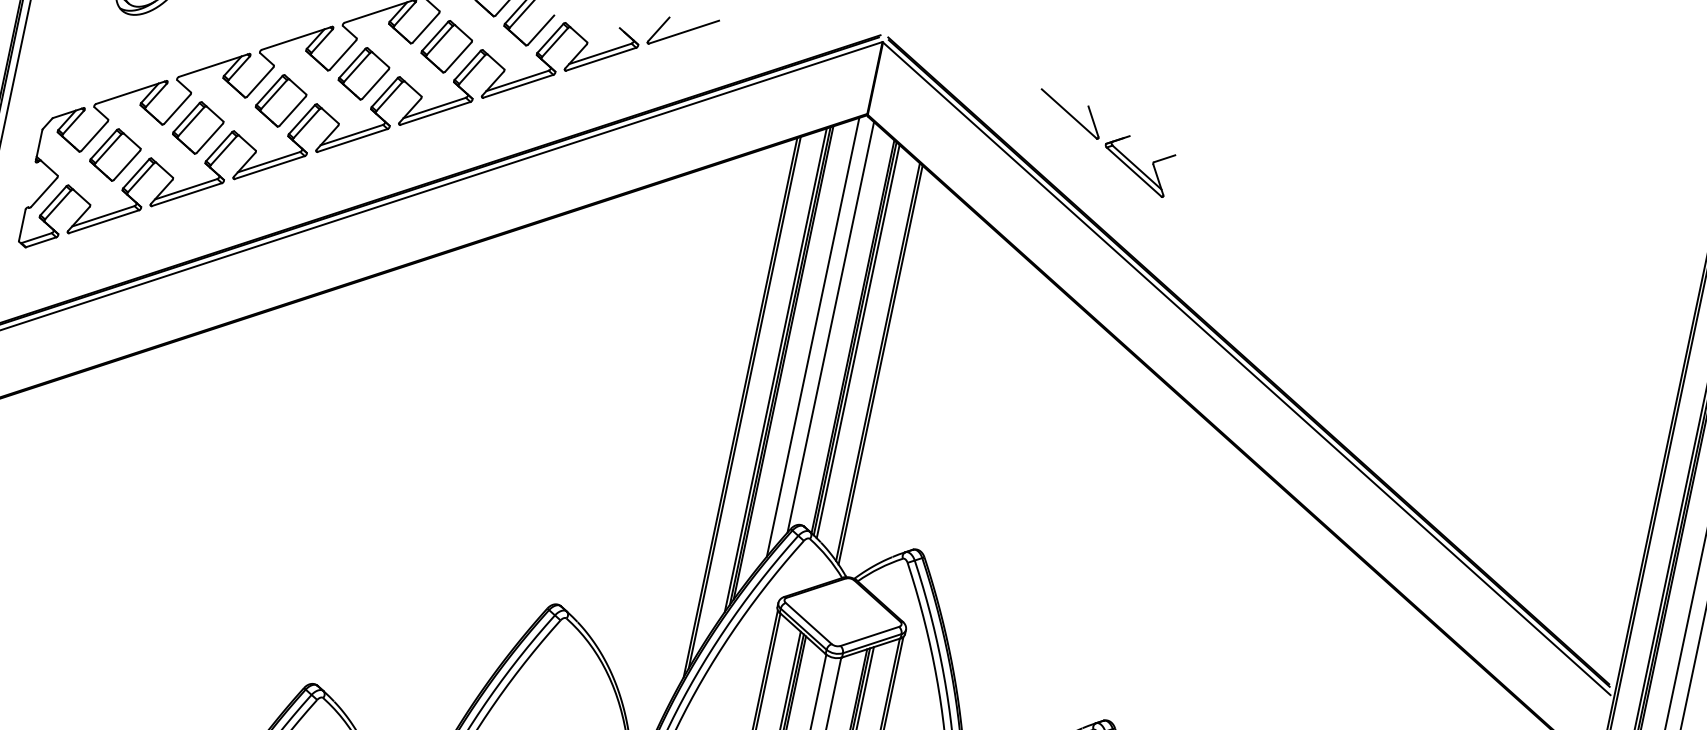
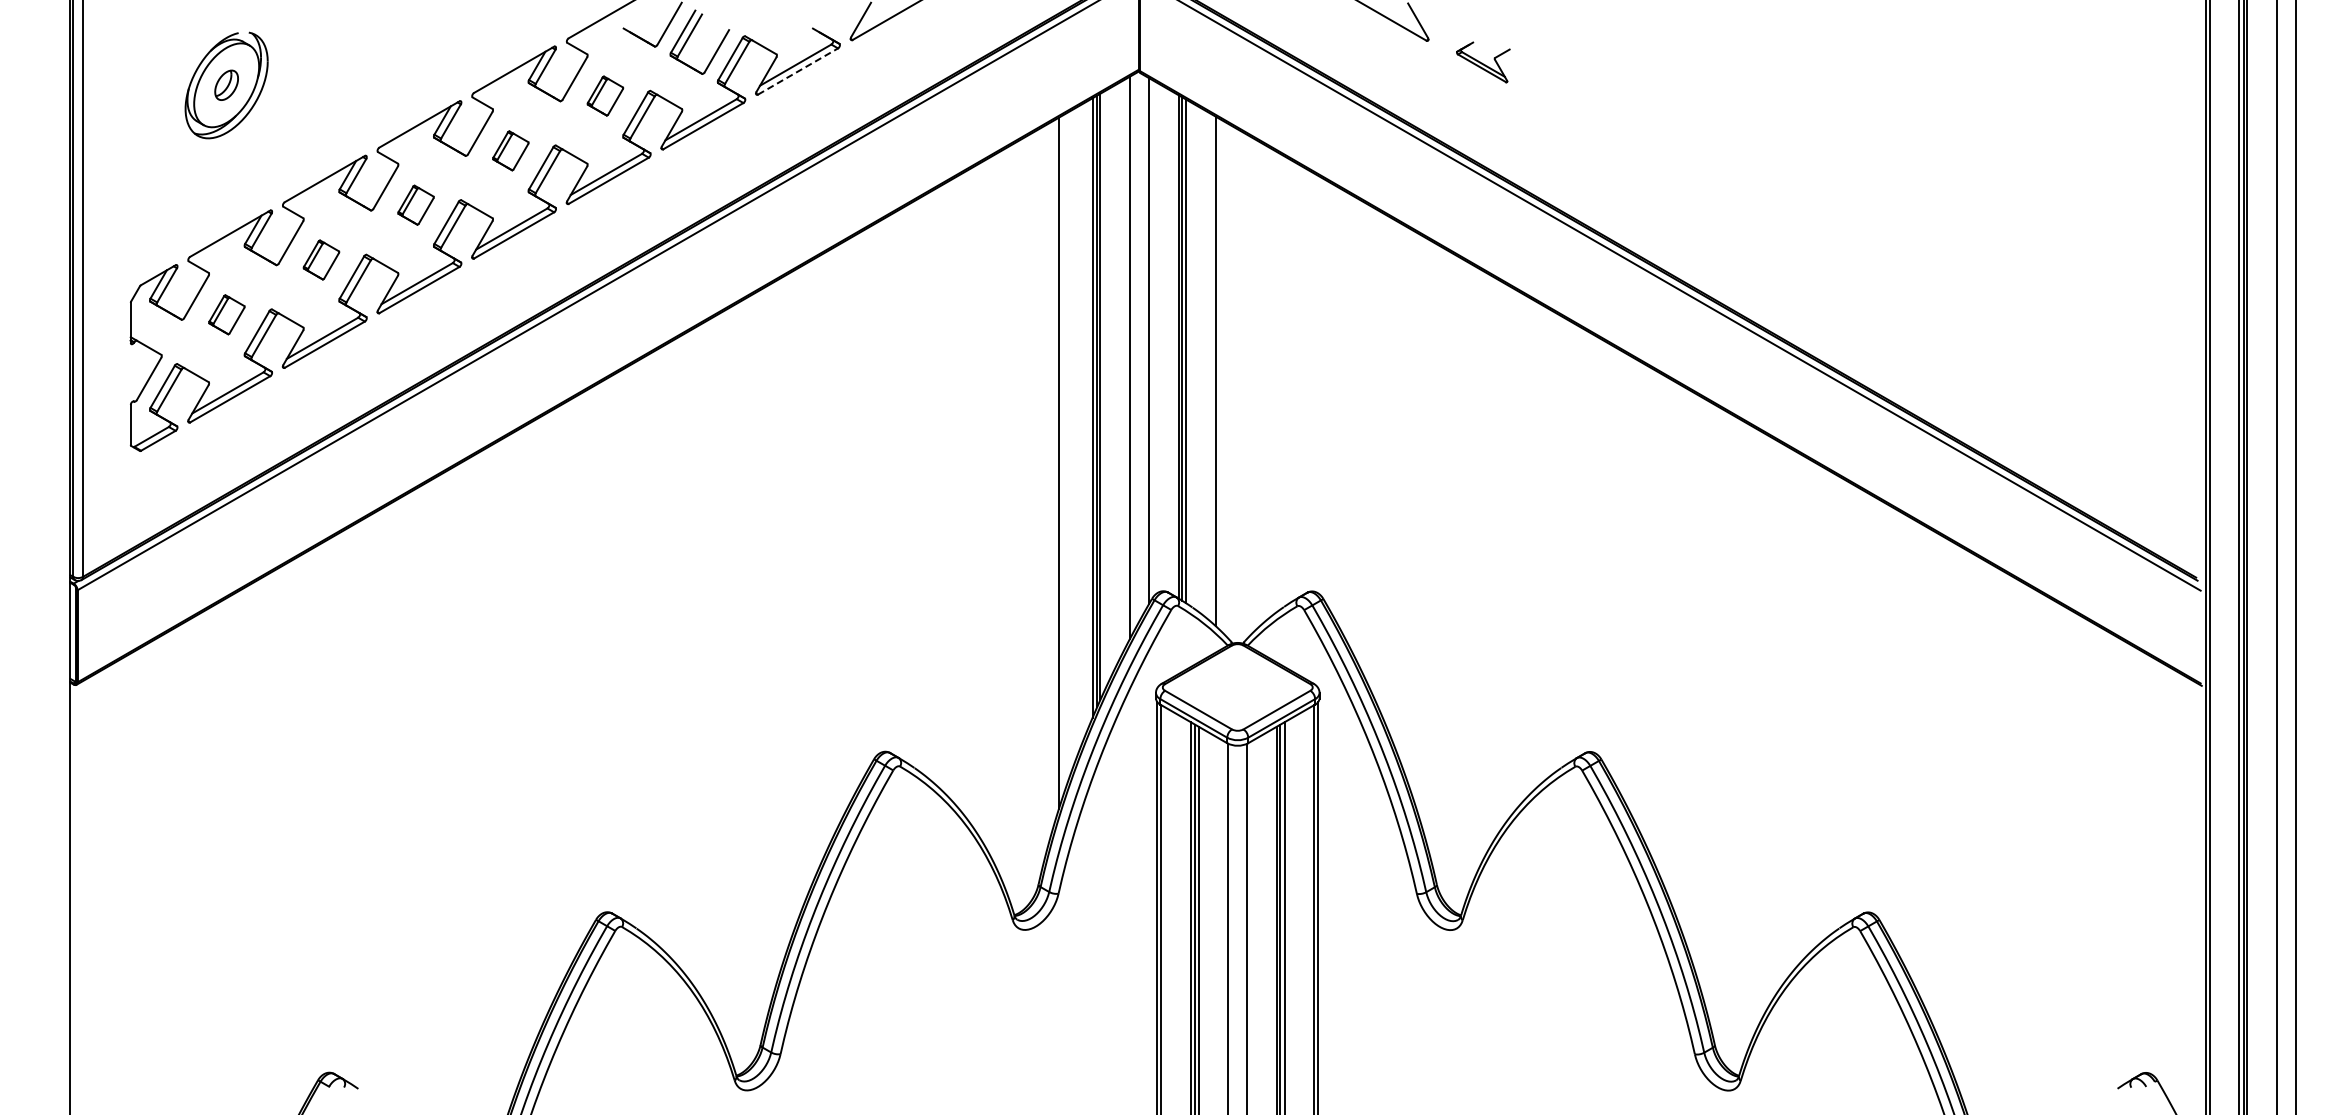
part: (446, 46) -> (605, 95), size x0.6
line: (601, 59) -> (798, 71), solid -> dashed
part: (363, 73) -> (510, 150), size x0.6
part: (280, 100) -> (415, 204), size x0.6
part: (198, 127) -> (321, 259), size x0.6
part: (115, 154) -> (226, 314), size x0.6
part: (1137, 164) -> (1483, 62), size x0.6
line: (880, 365) -> (1219, 374), removed
line: (745, 402) -> (1063, 455), removed

